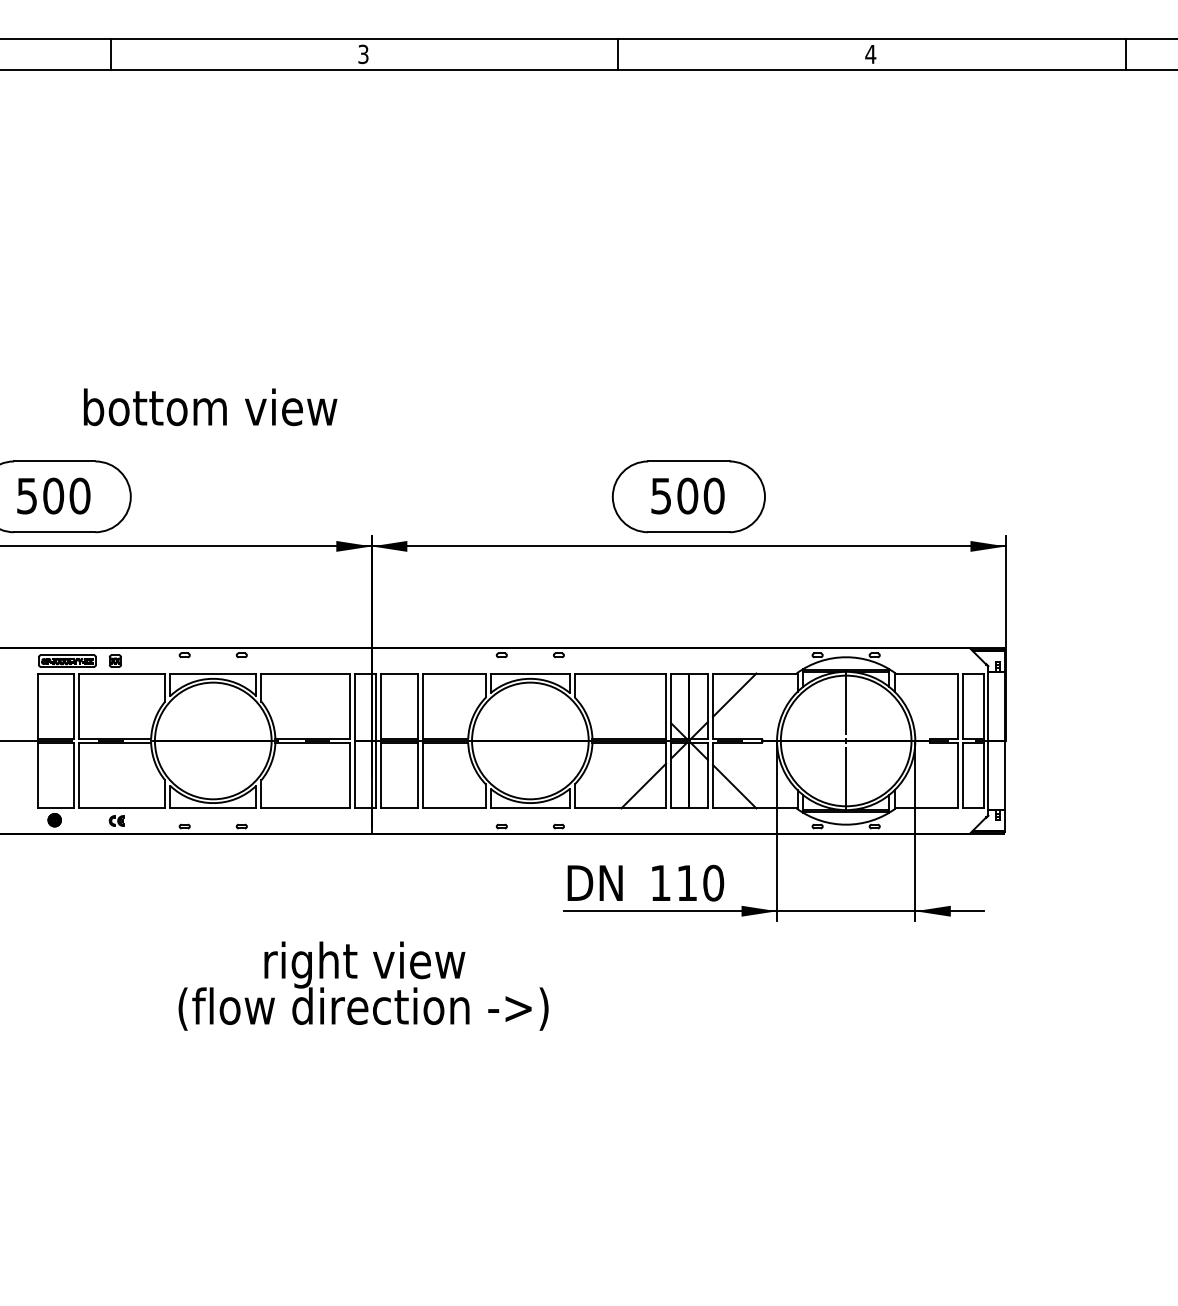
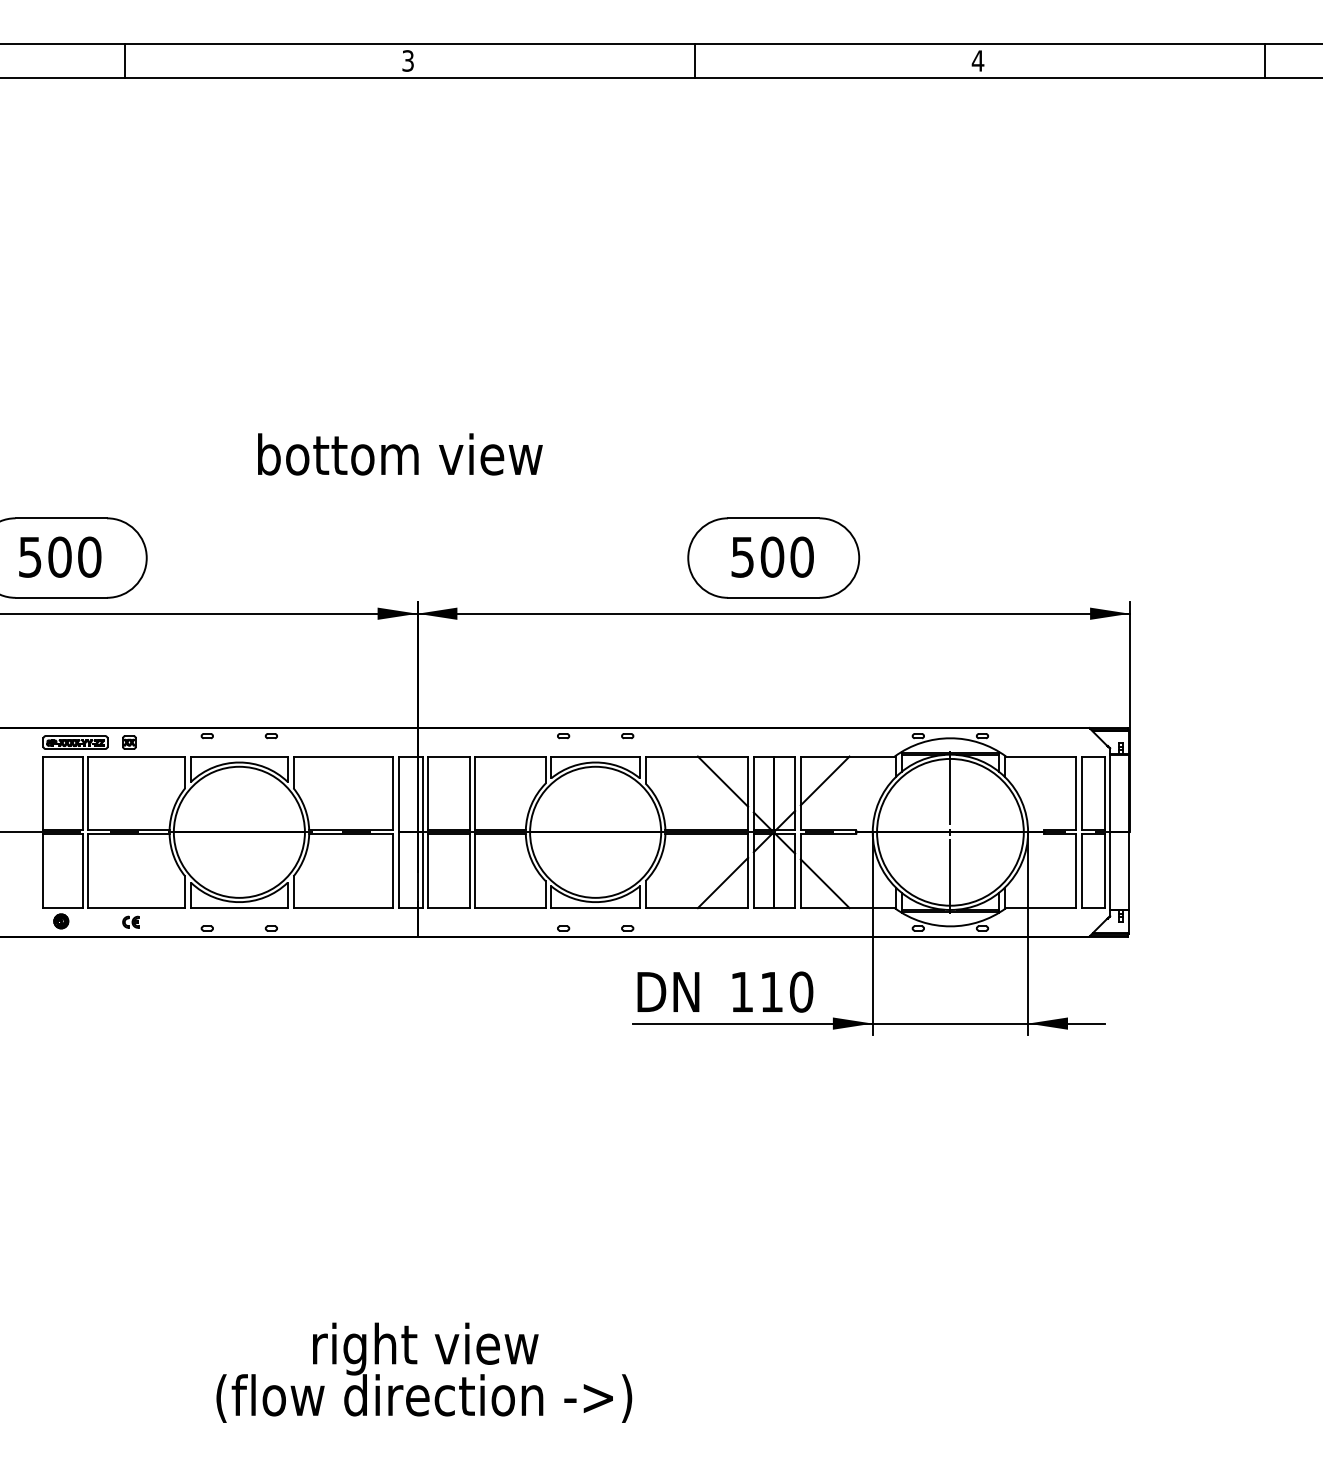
text: (210, 407) -> (400, 454), moved
line: (643, 695) -> (722, 781), added
text: (363, 985) -> (424, 1372), moved

